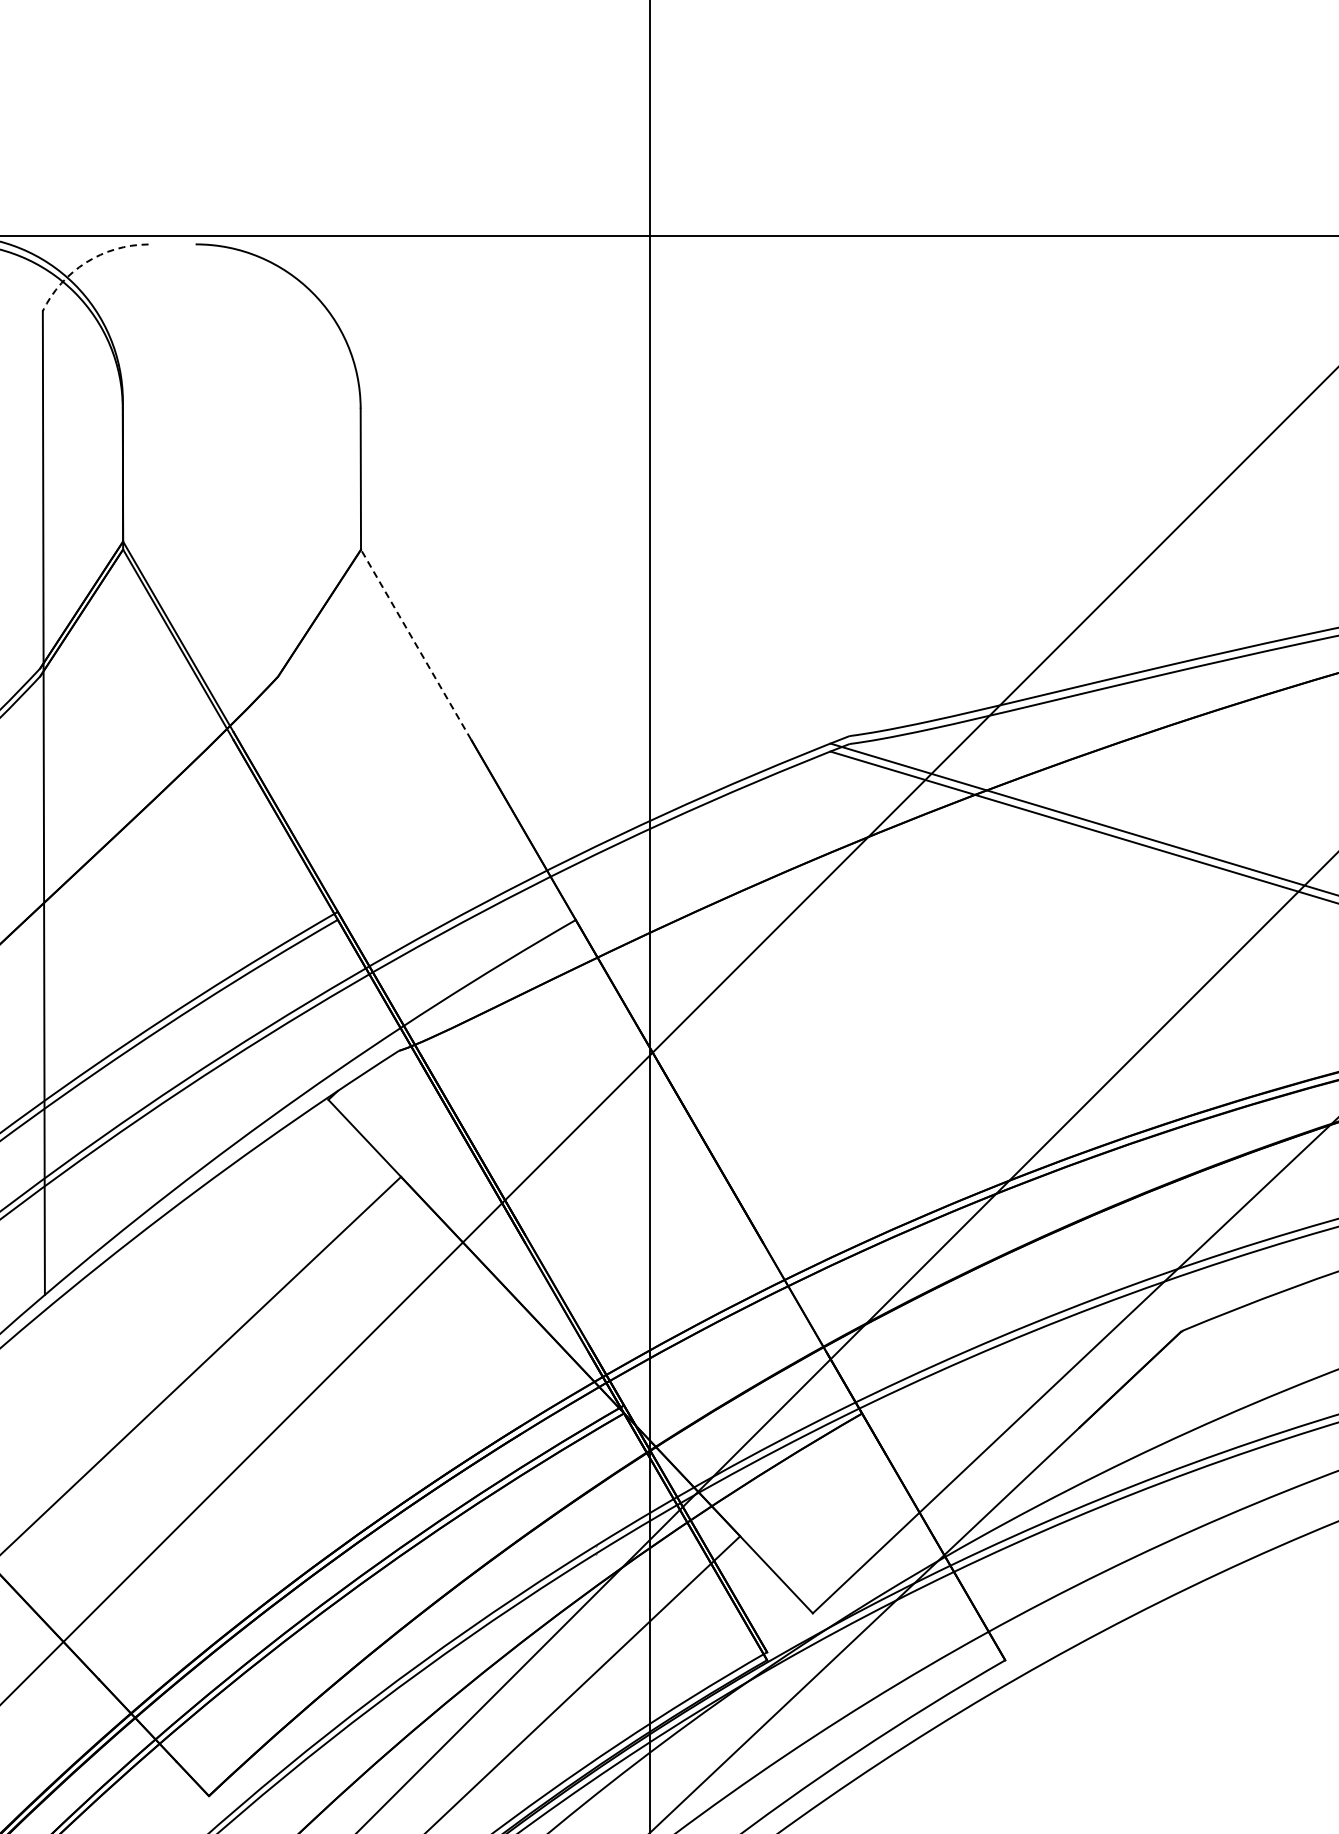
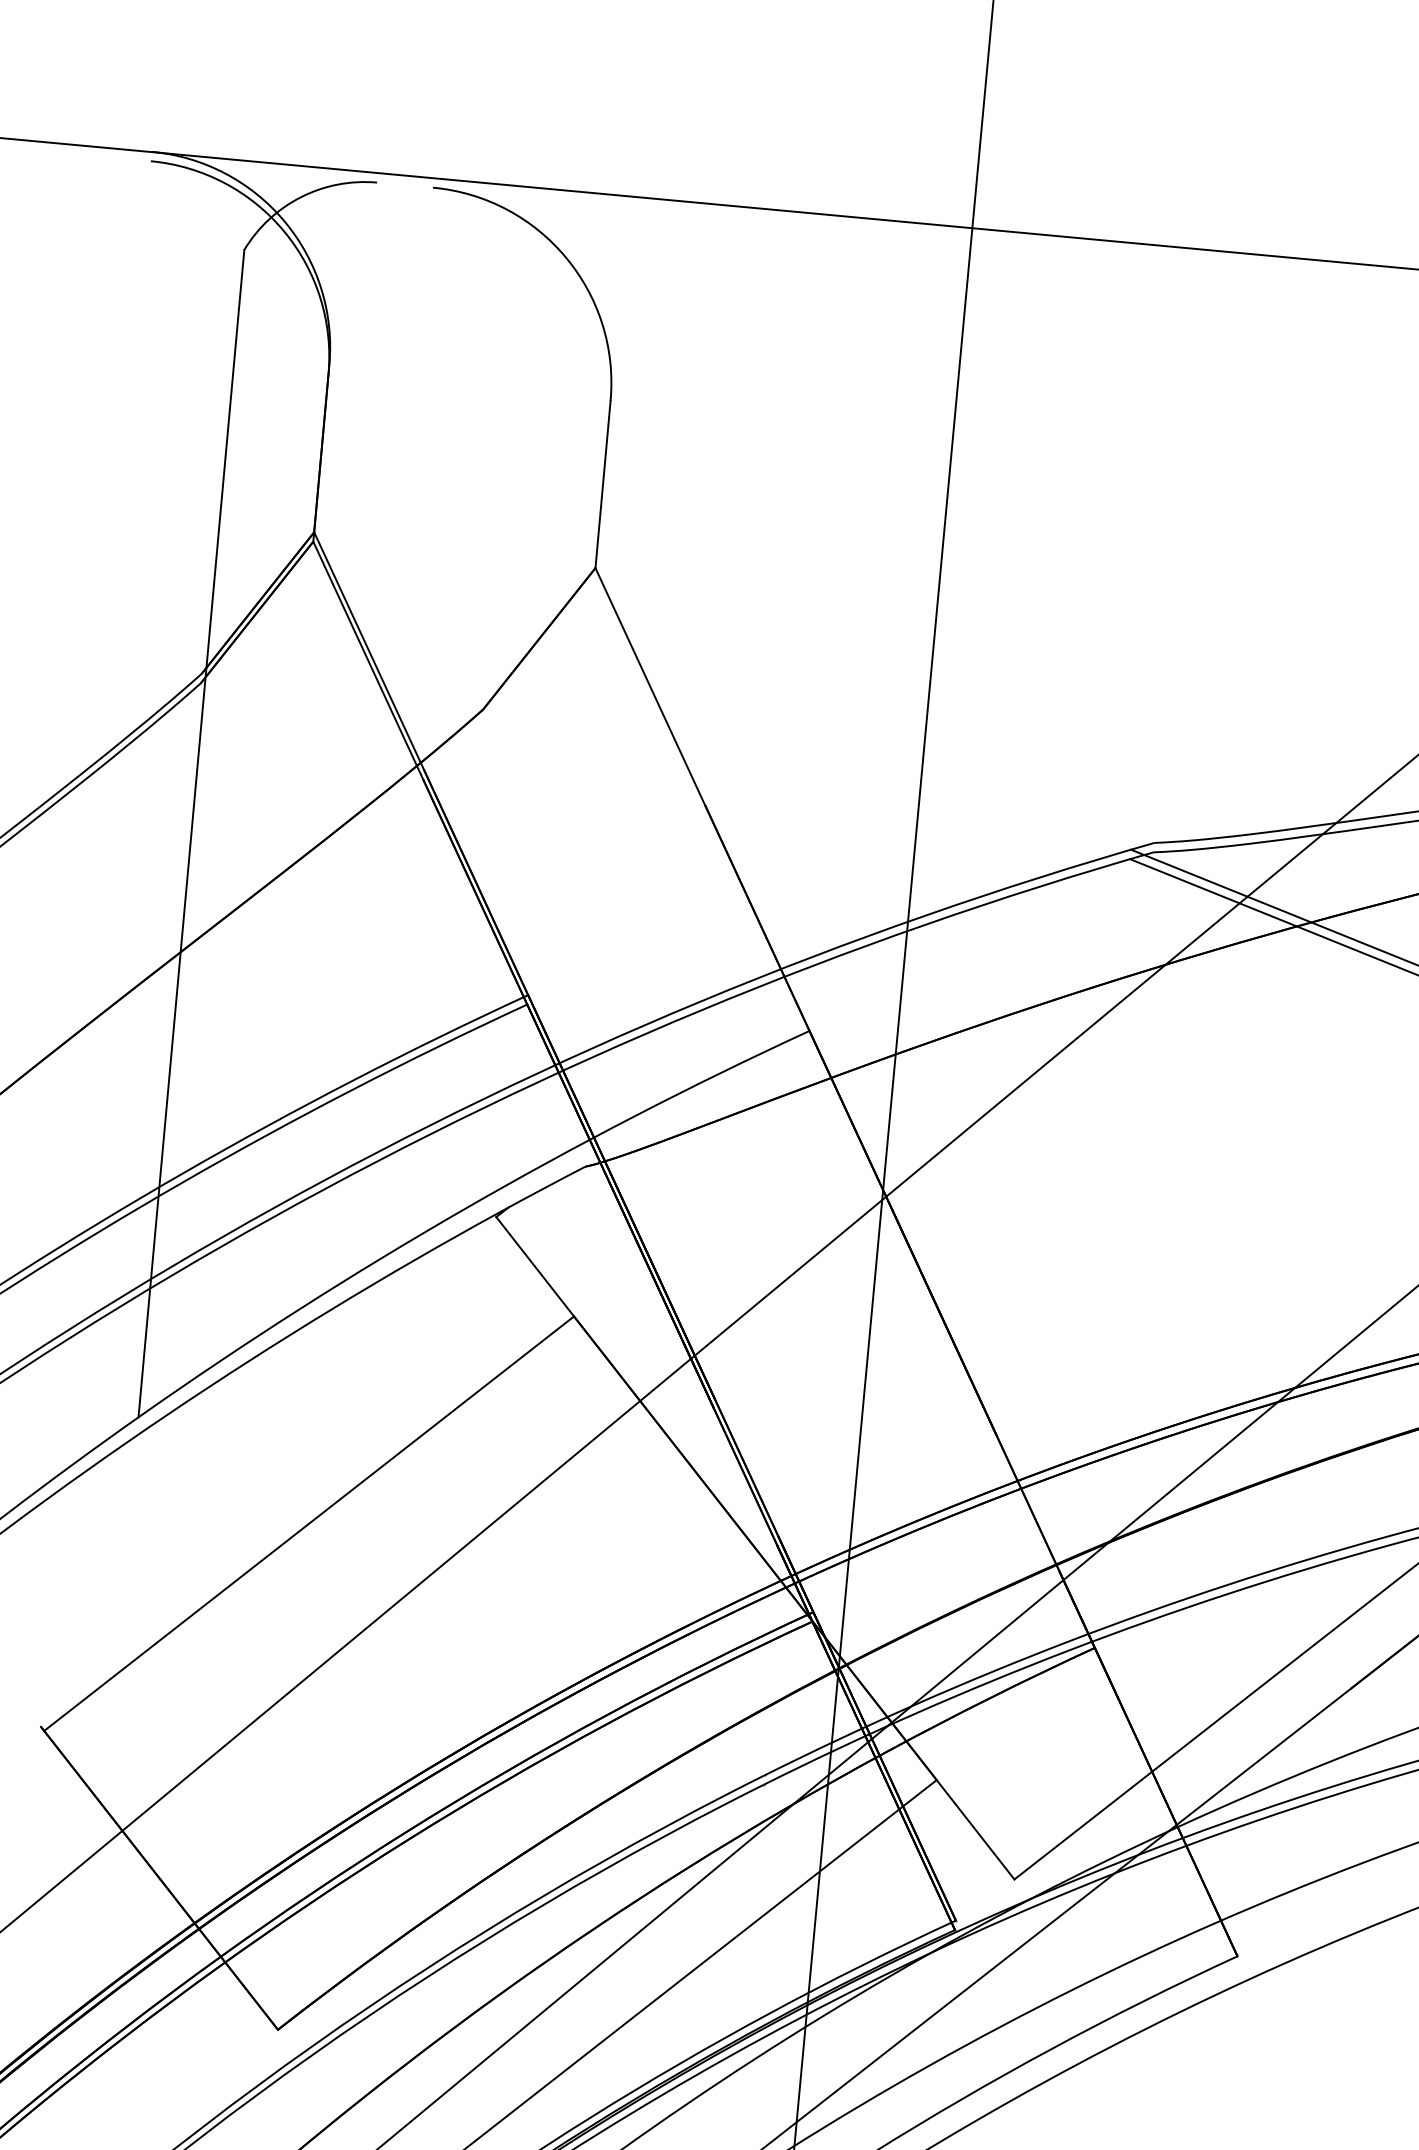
arc: (86, 262) -> (301, 197), dashed -> solid
line: (416, 644) -> (650, 686), dashed -> solid

